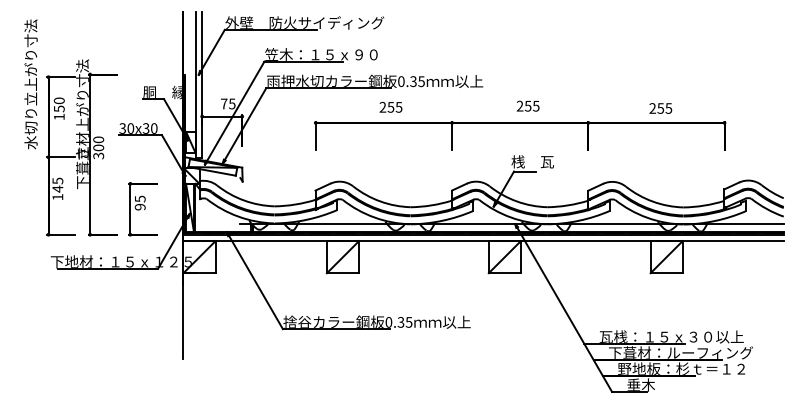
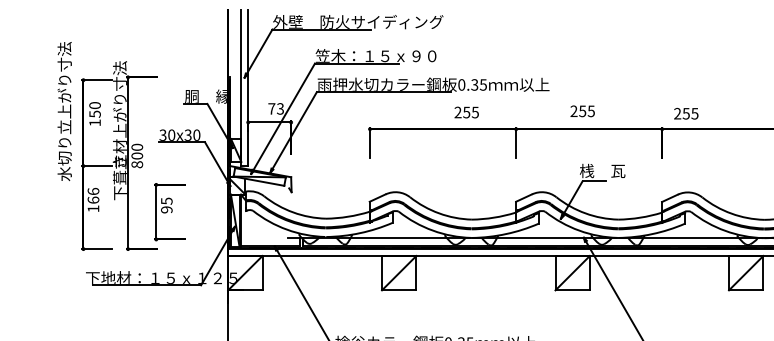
text: (30, 84) -> (64, 111), moved
text: (232, 103) -> (280, 108), 75 -> 73
text: (527, 105) -> (581, 110), moved
text: (390, 106) -> (466, 111), moved
text: (660, 108) -> (685, 113), moved
text: (98, 155) -> (137, 164), 300 -> 800
text: (57, 184) -> (93, 195), 145 -> 166
part: (142, 209) -> (169, 212), moved

